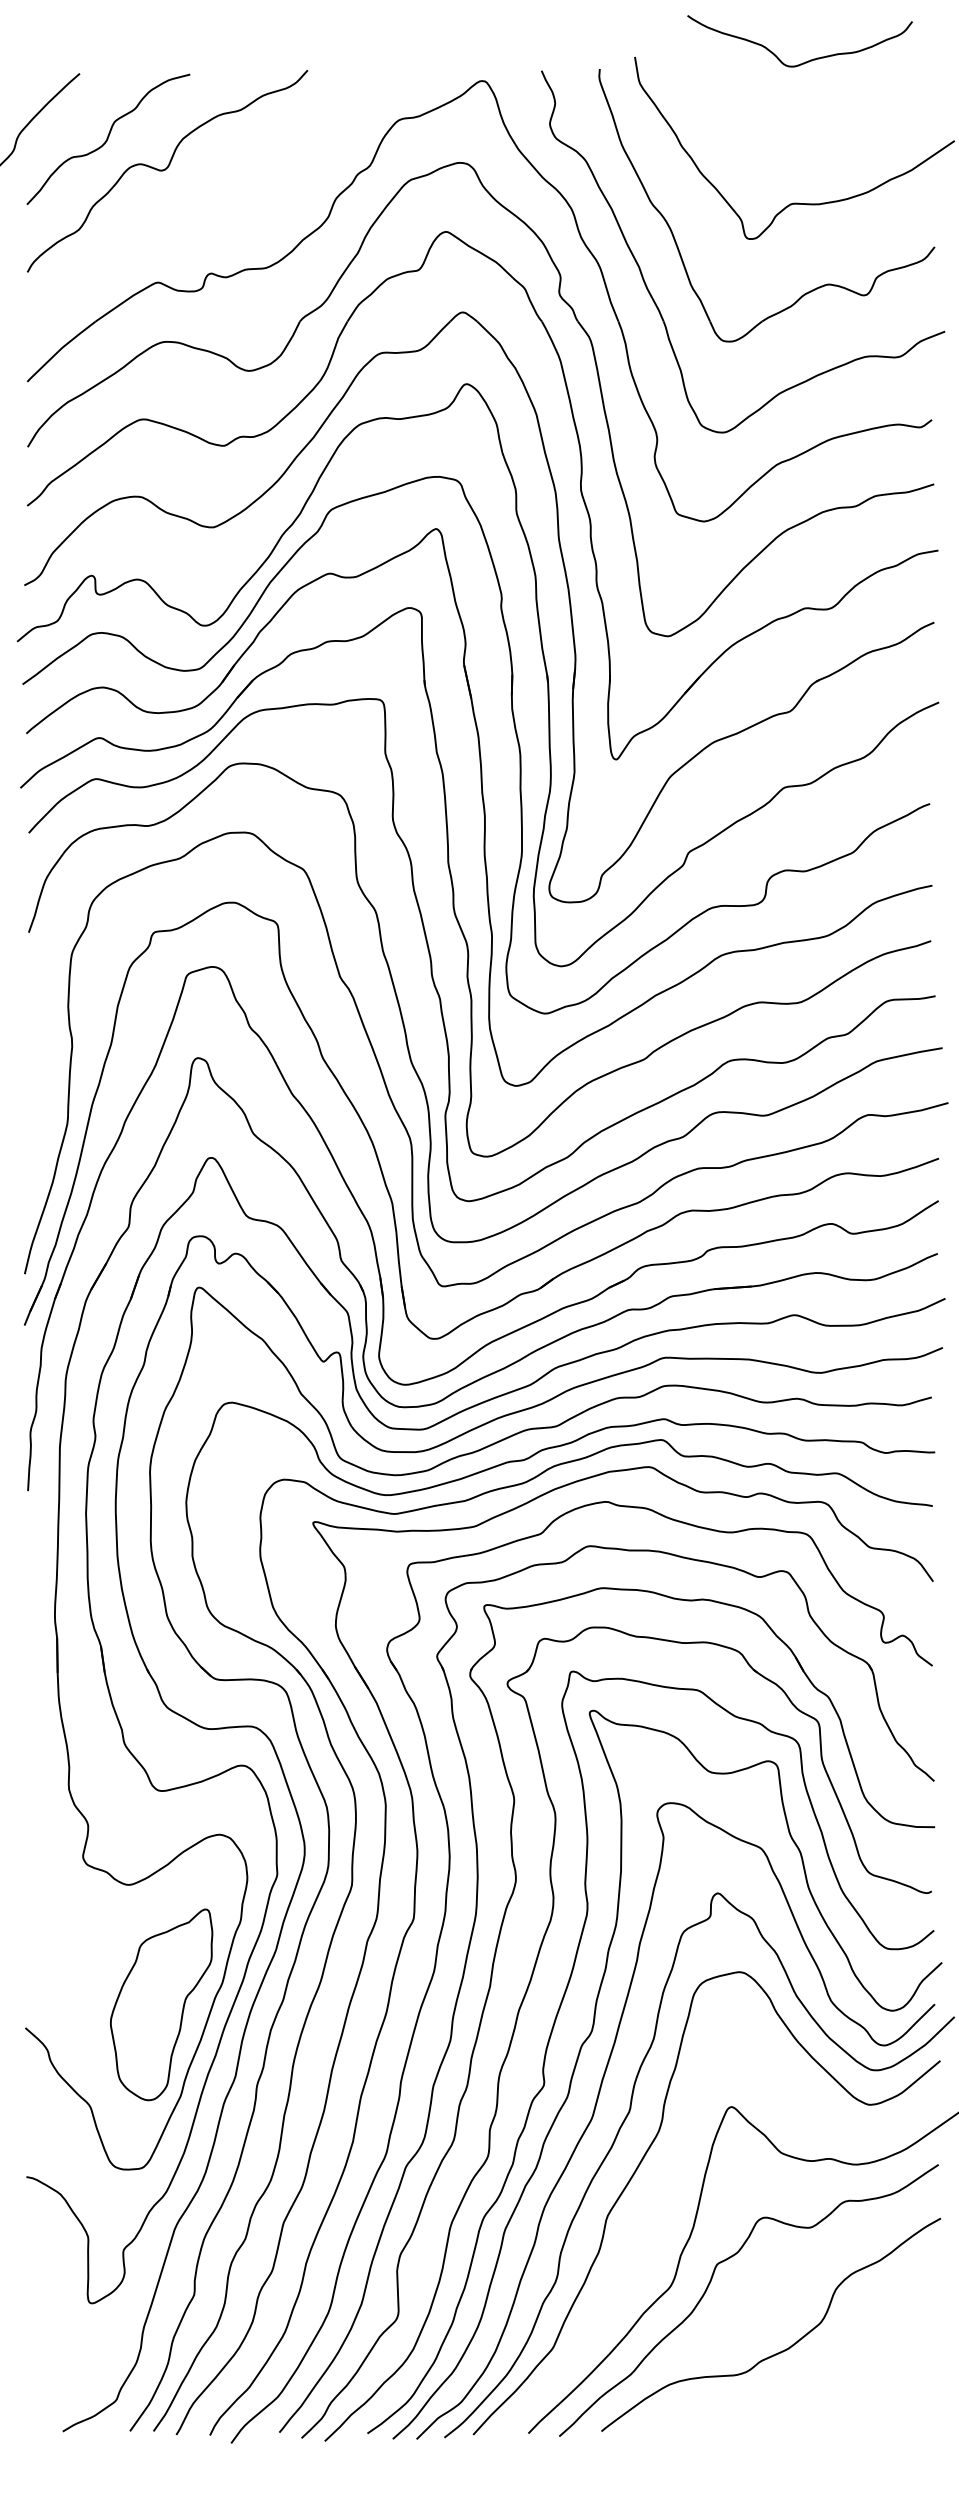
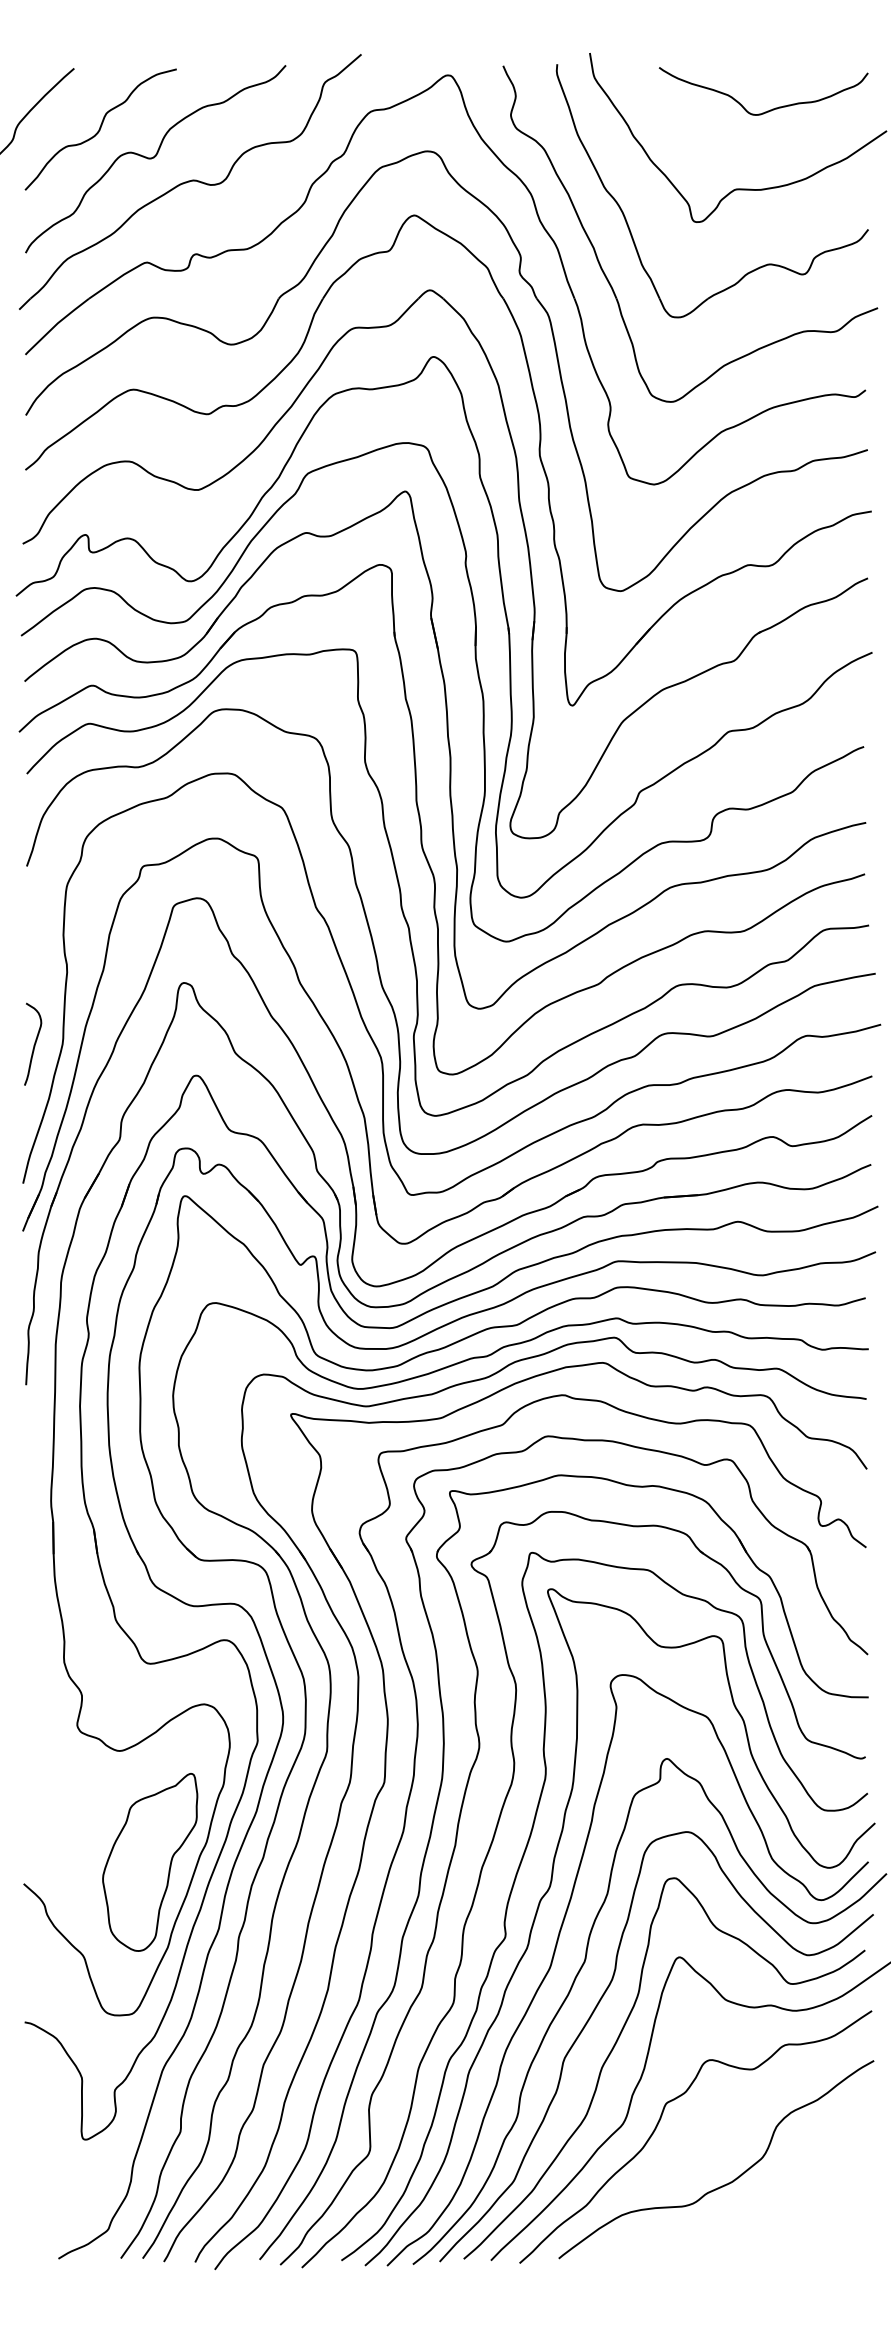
curve: (805, 61) -> (768, 110), moved
part: (204, 195) -> (190, 181), added
curve: (36, 1123) -> (33, 1043), added
curve: (663, 2200) -> (616, 2044), added

